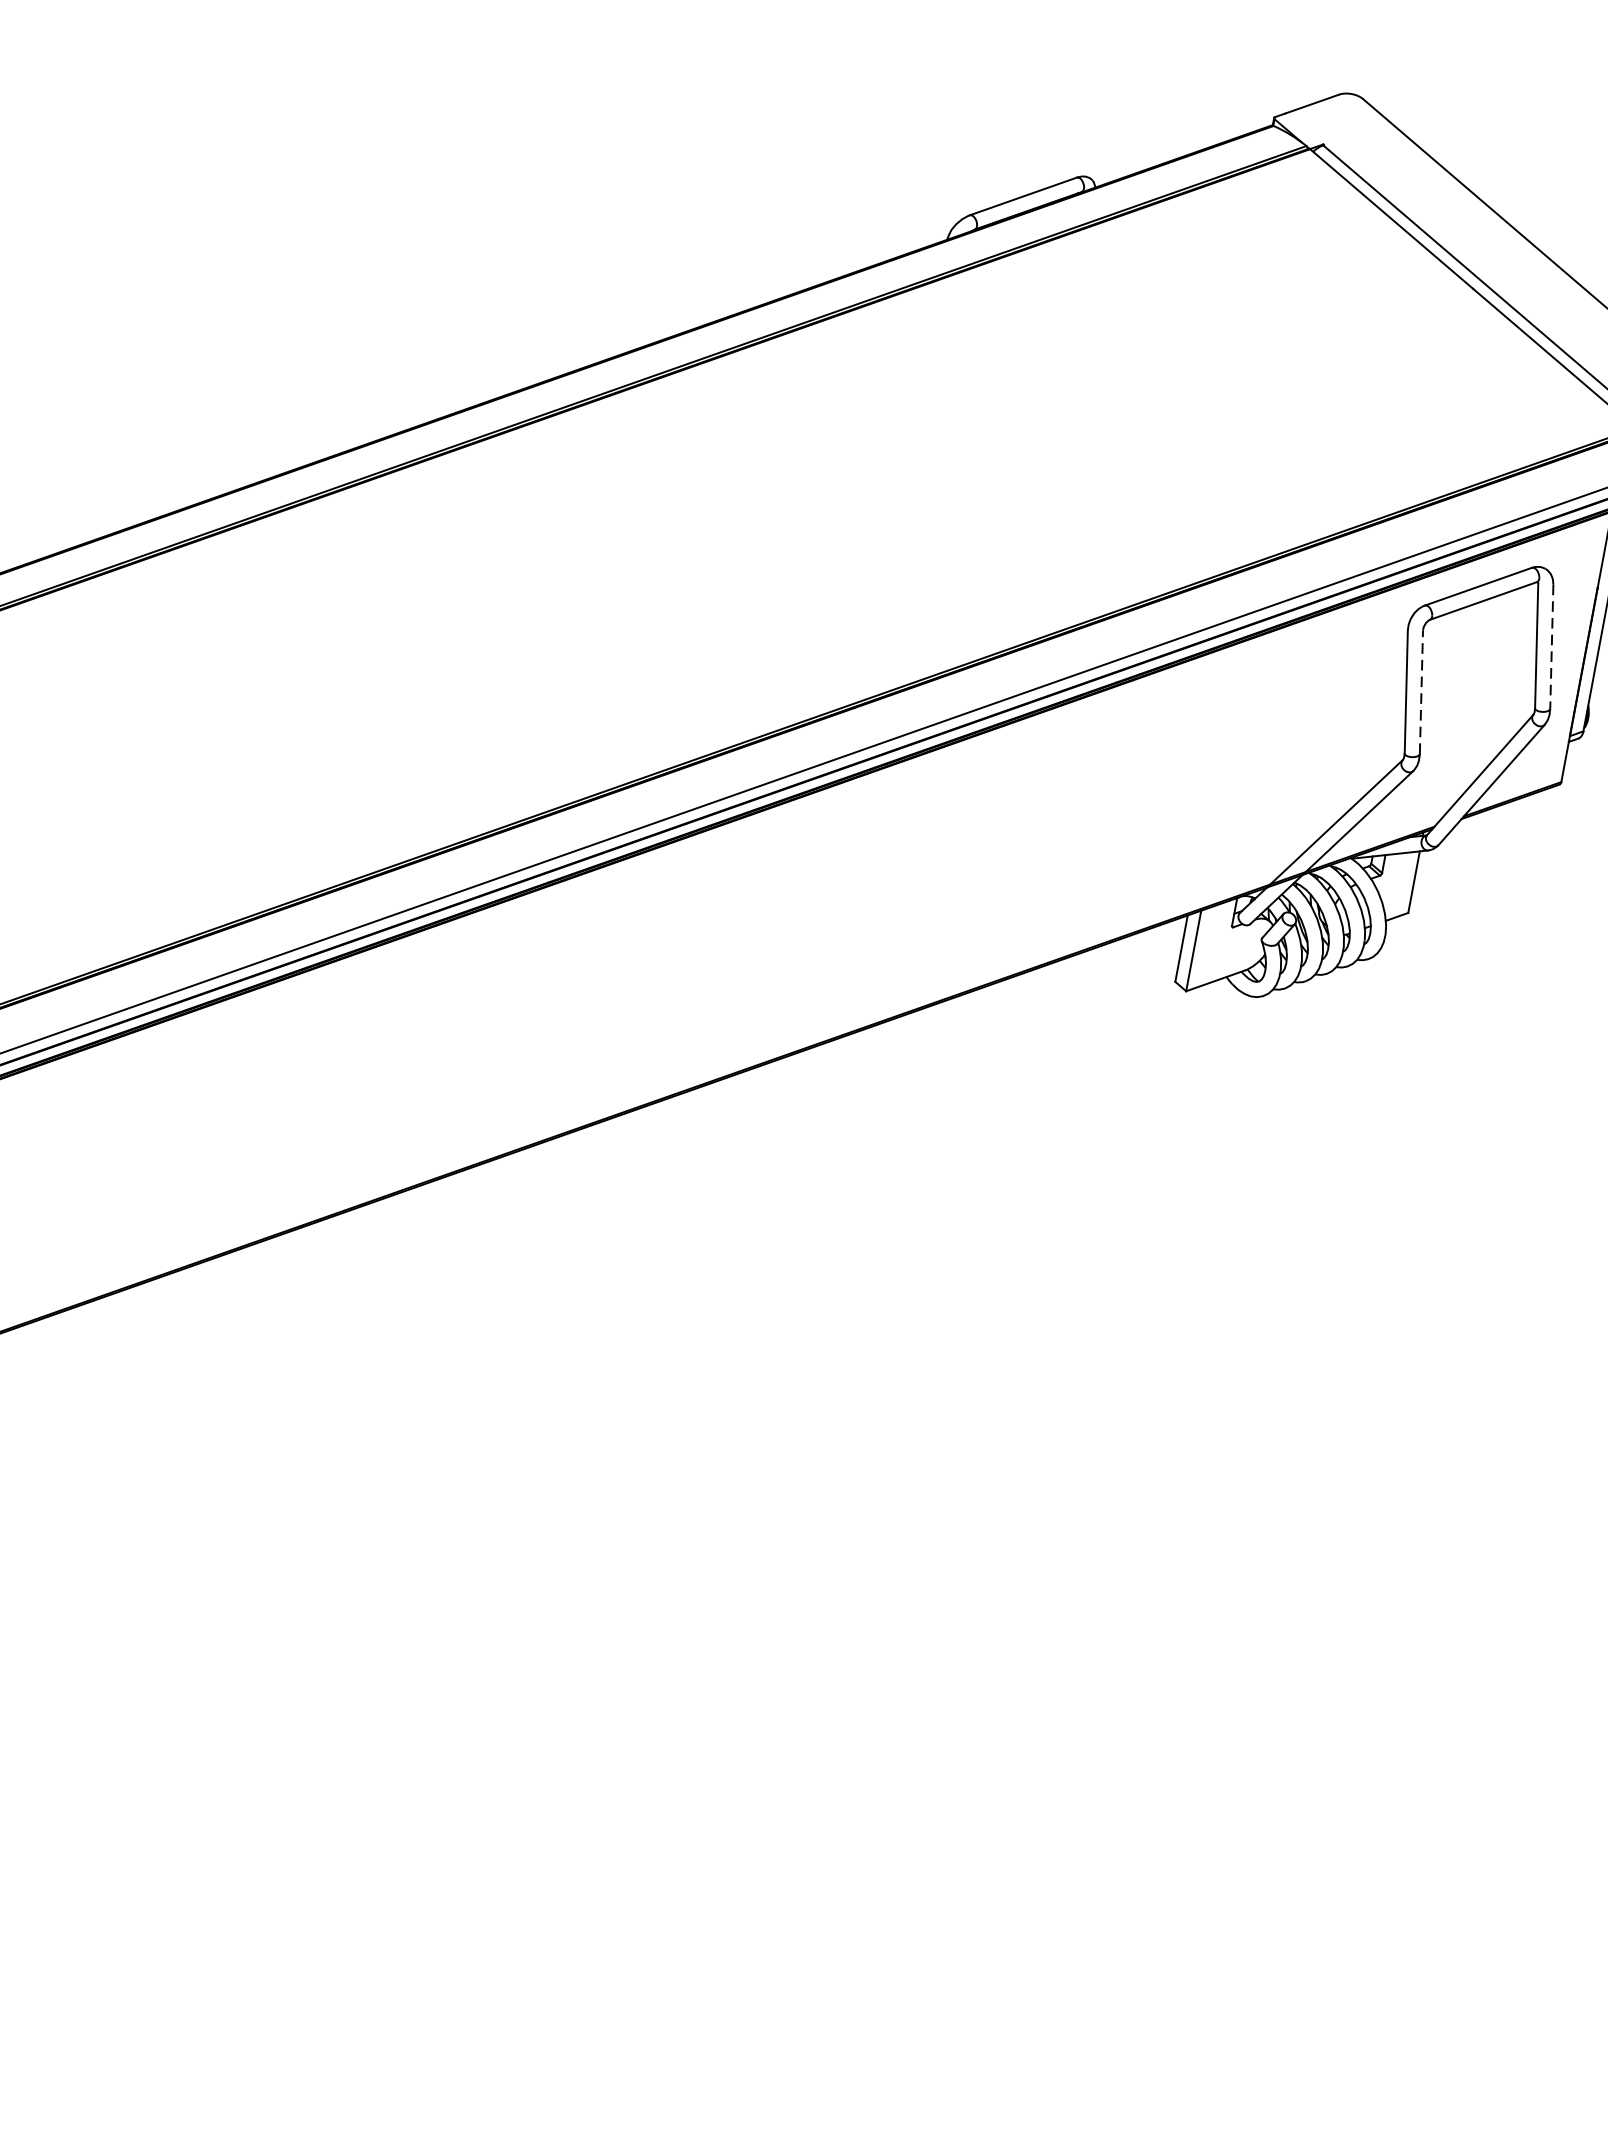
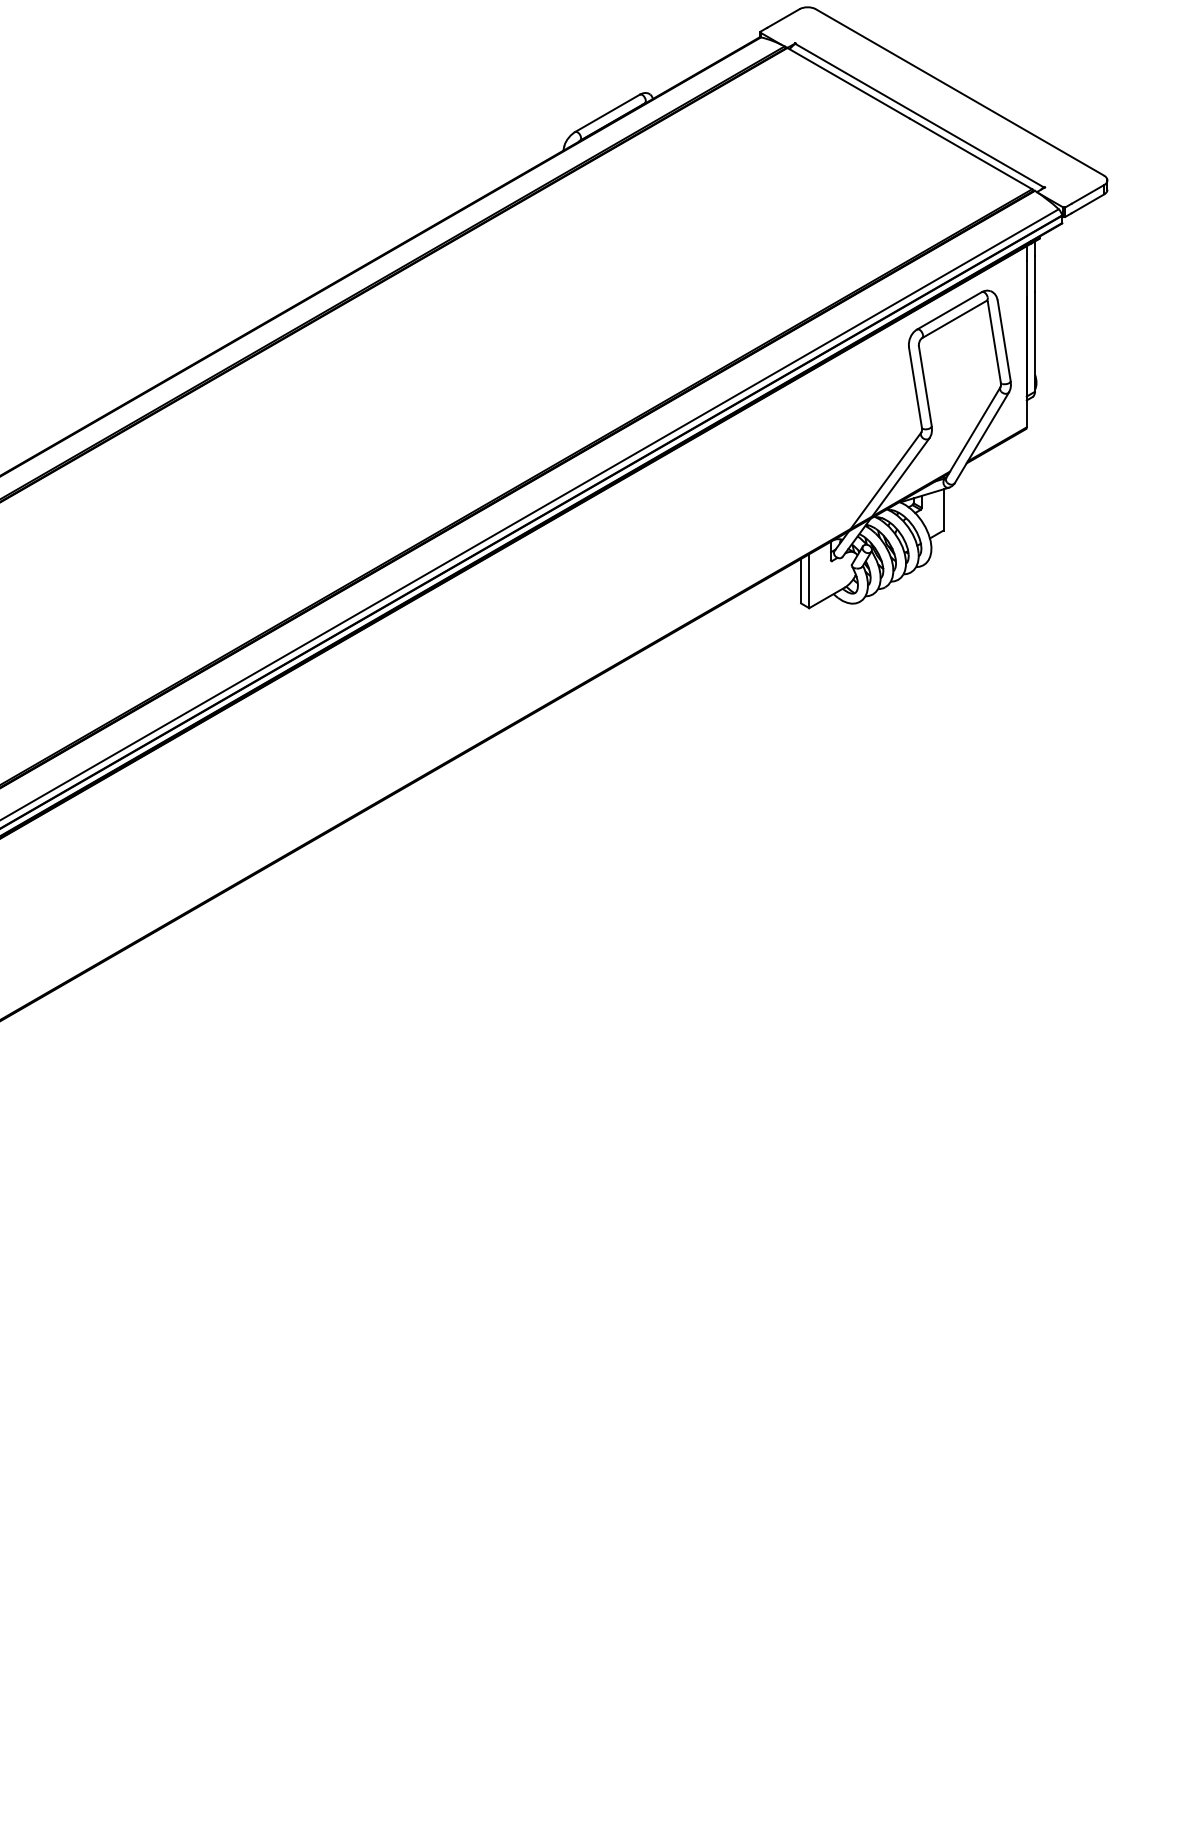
line: (1552, 646) -> (1004, 340), dashed -> solid
line: (1421, 692) -> (925, 386), dashed -> solid

